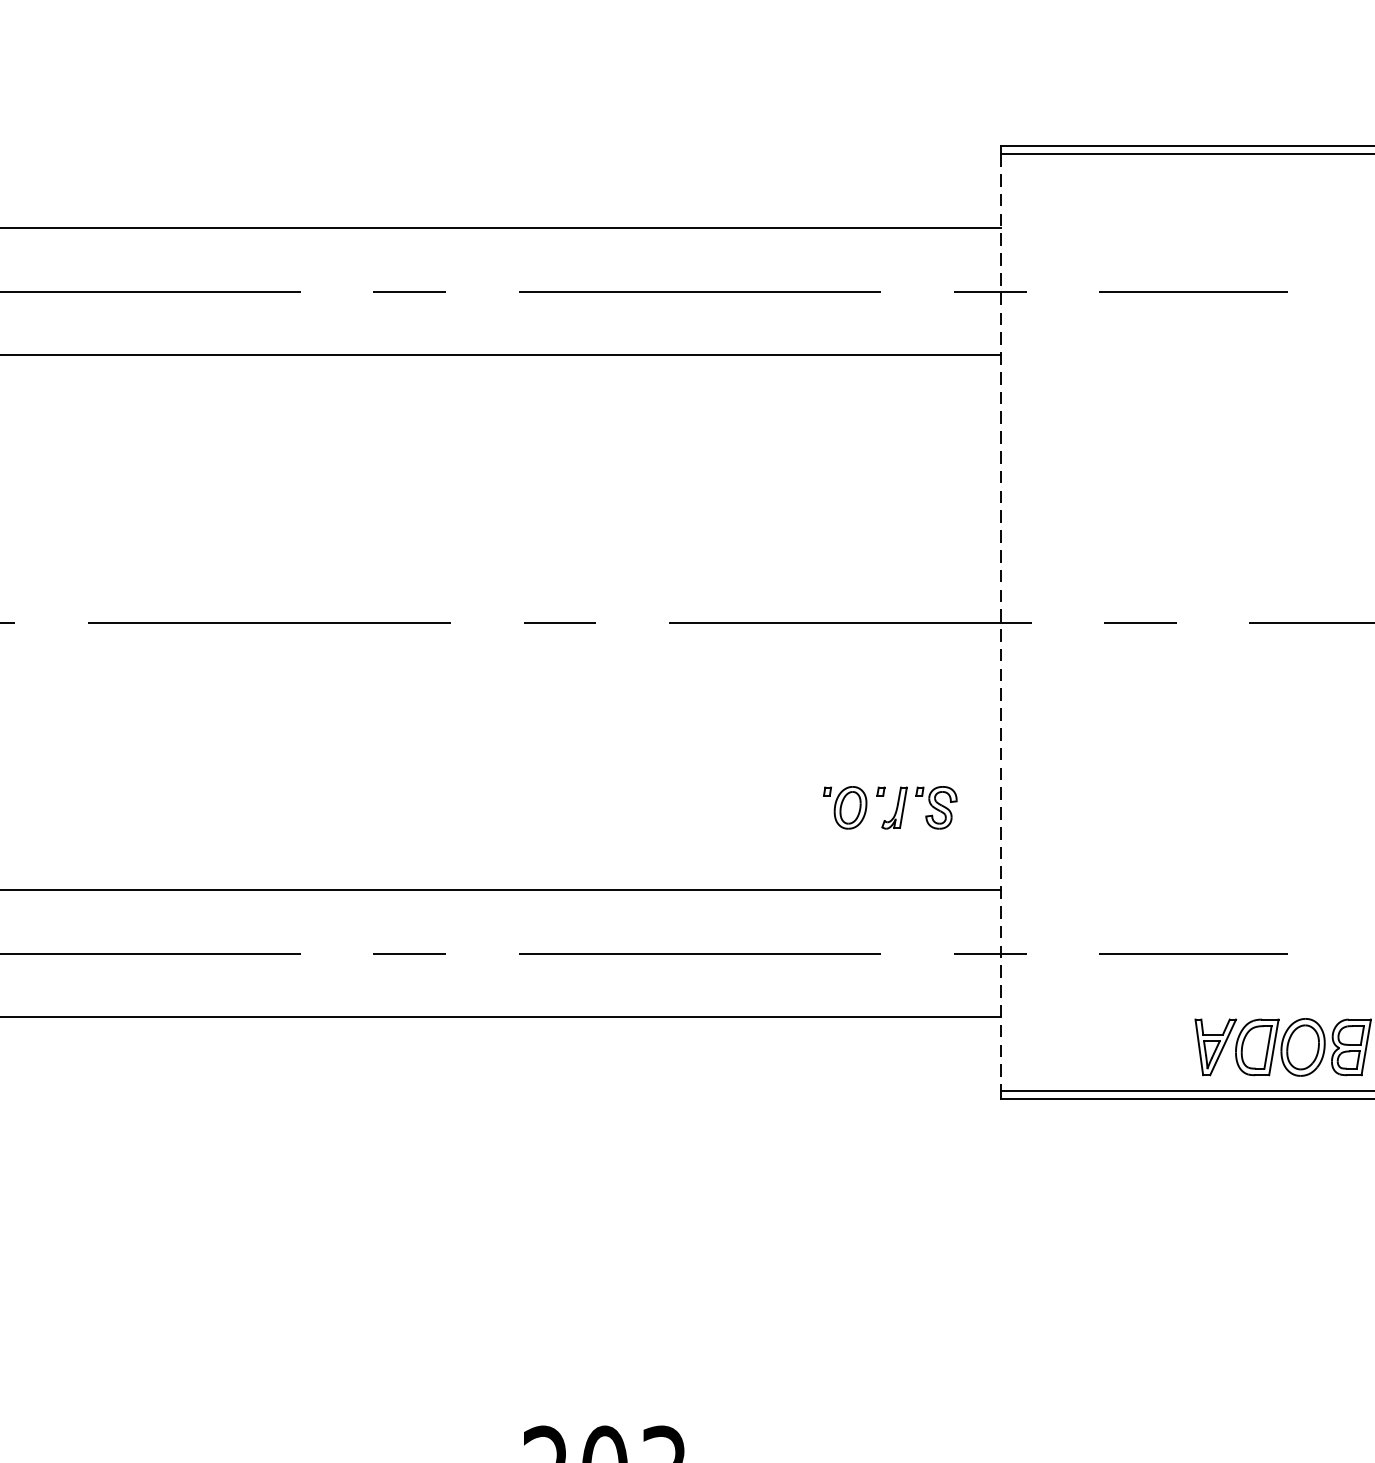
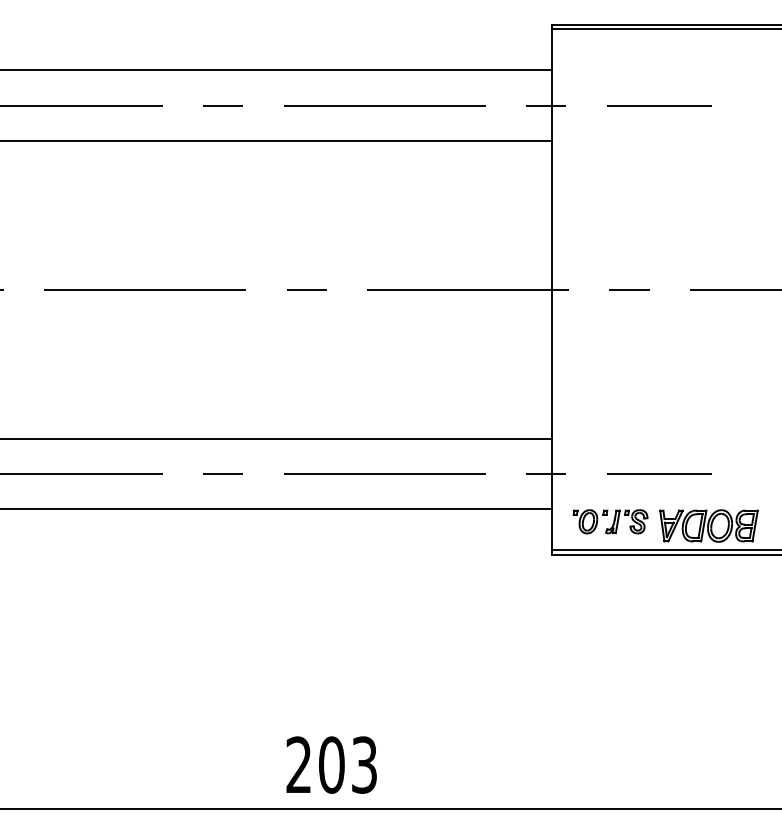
line: (999, 623) -> (551, 290), dashed -> solid
part: (890, 807) -> (610, 521), moved

